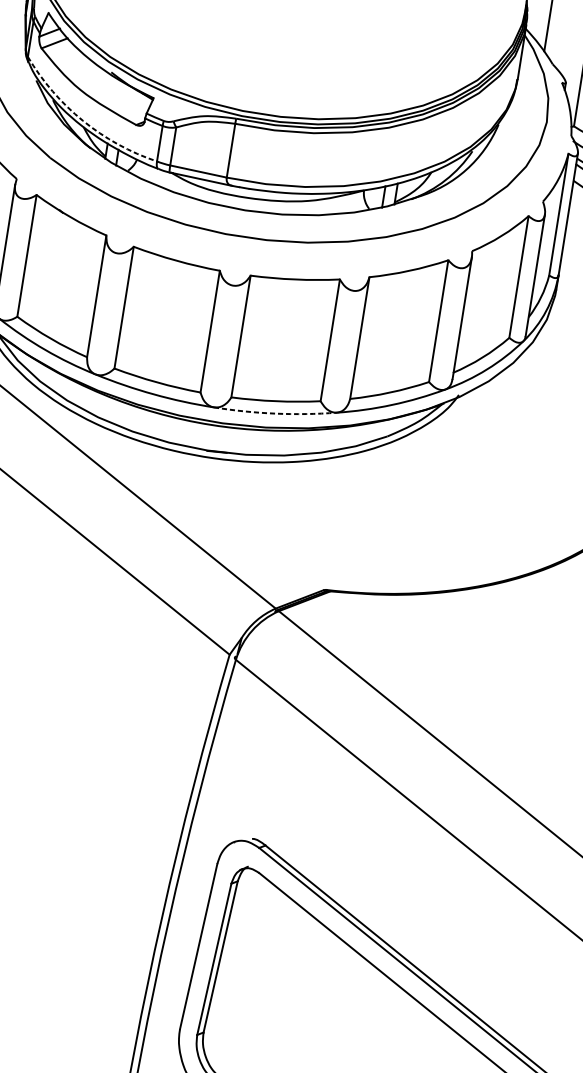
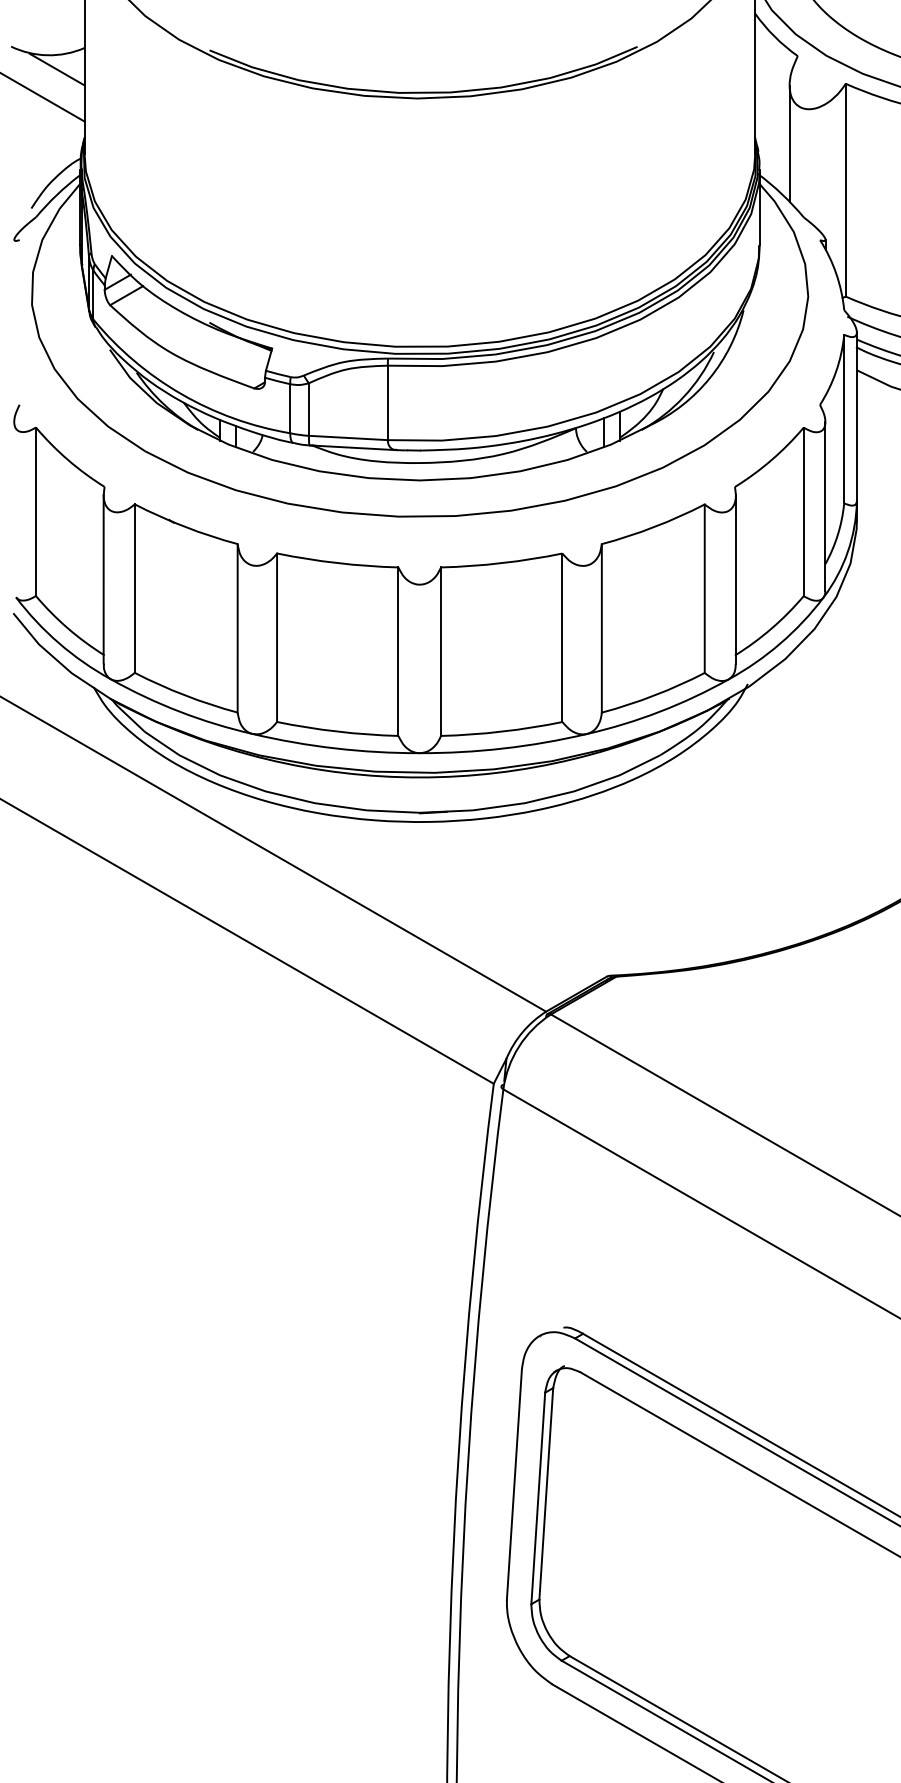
arc: (82, 121) -> (181, 394), dashed -> solid
arc: (275, 413) -> (503, 748), dashed -> solid

